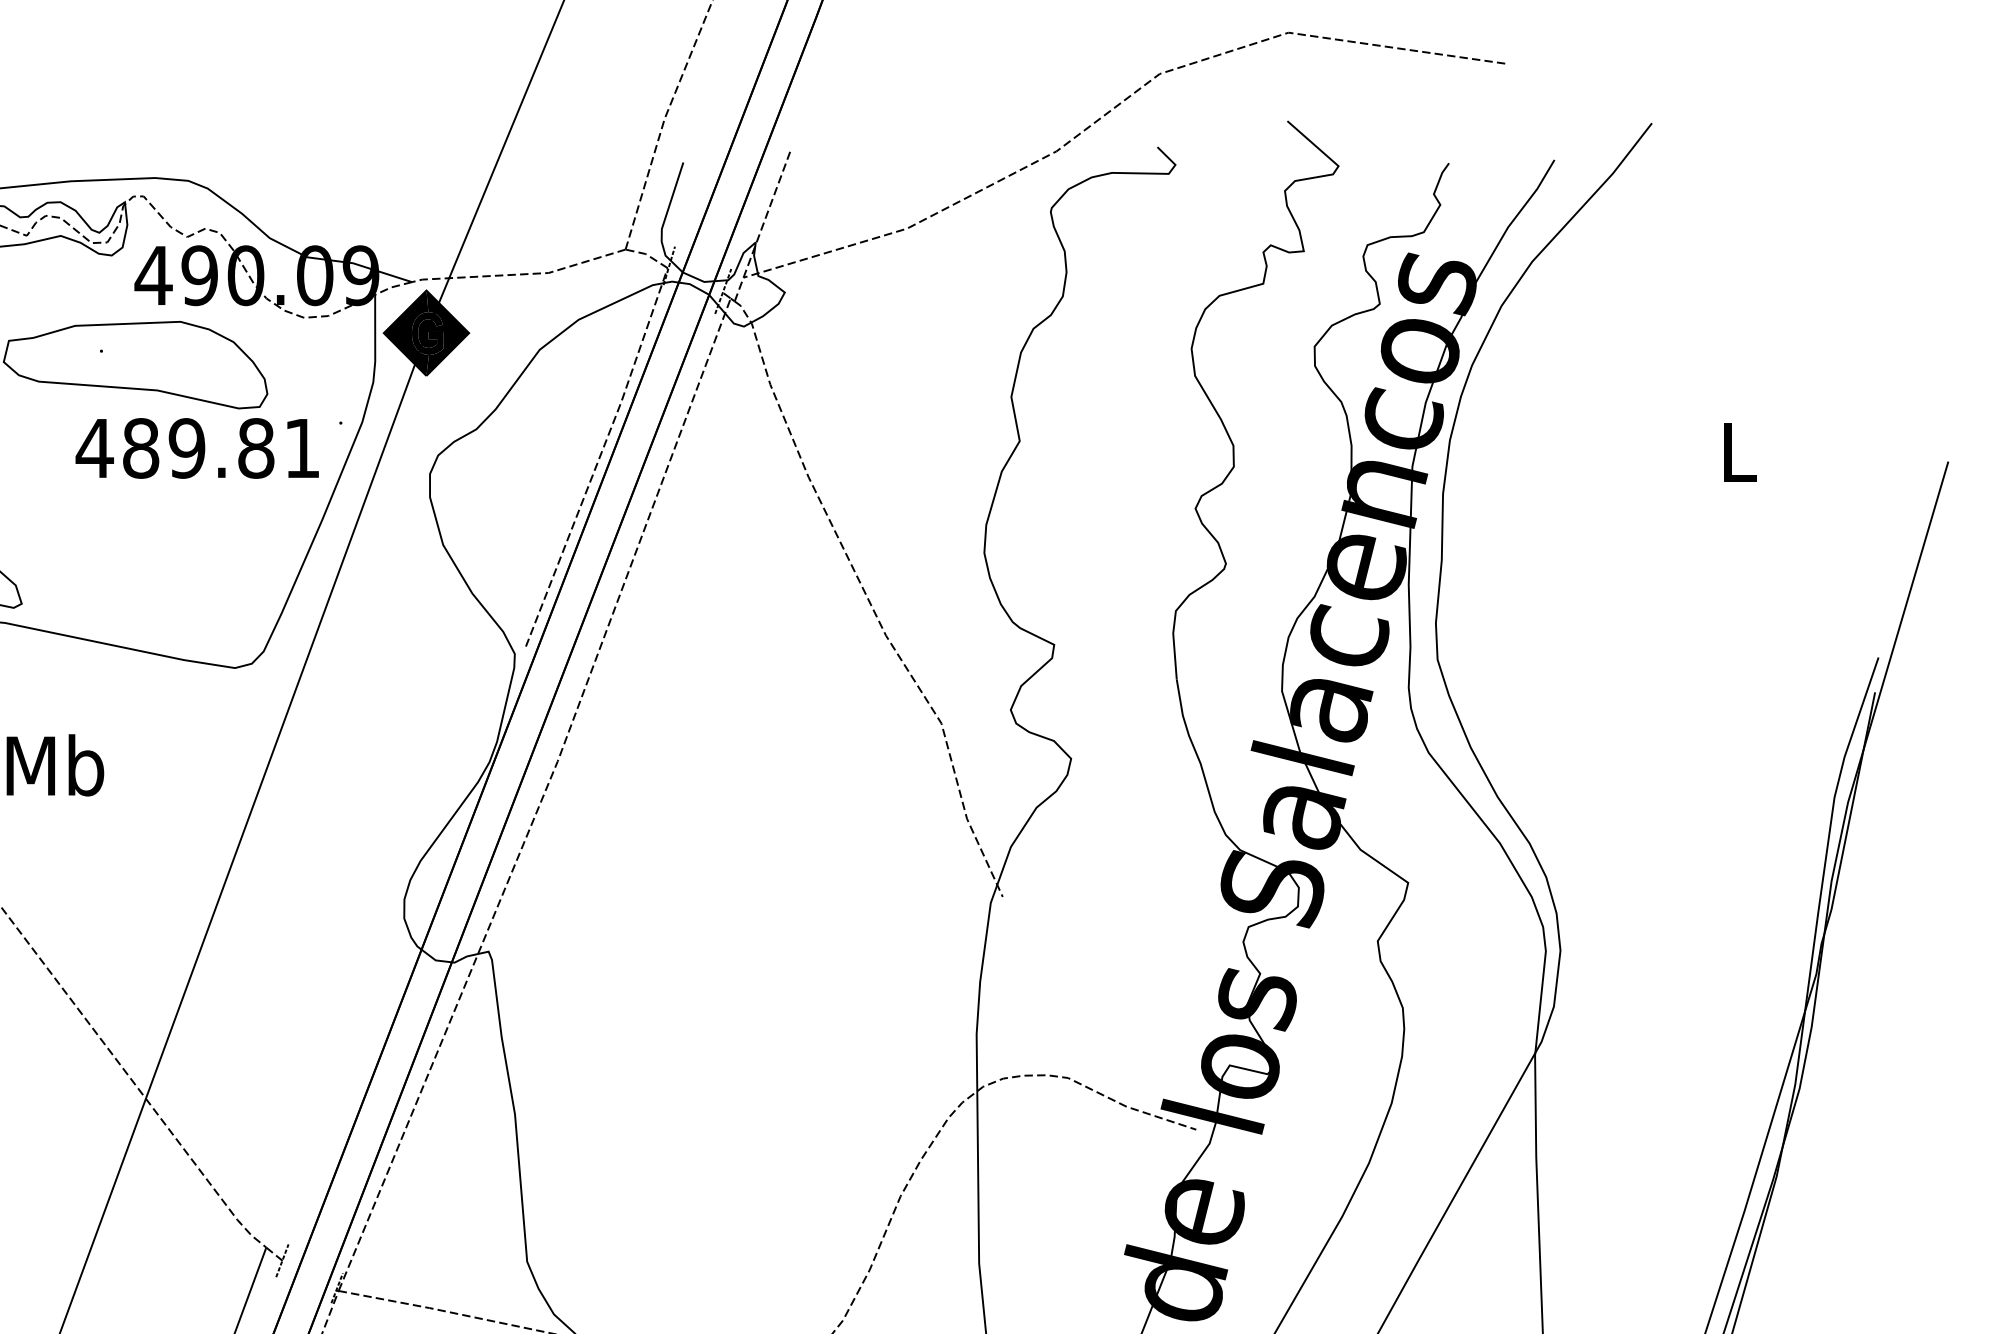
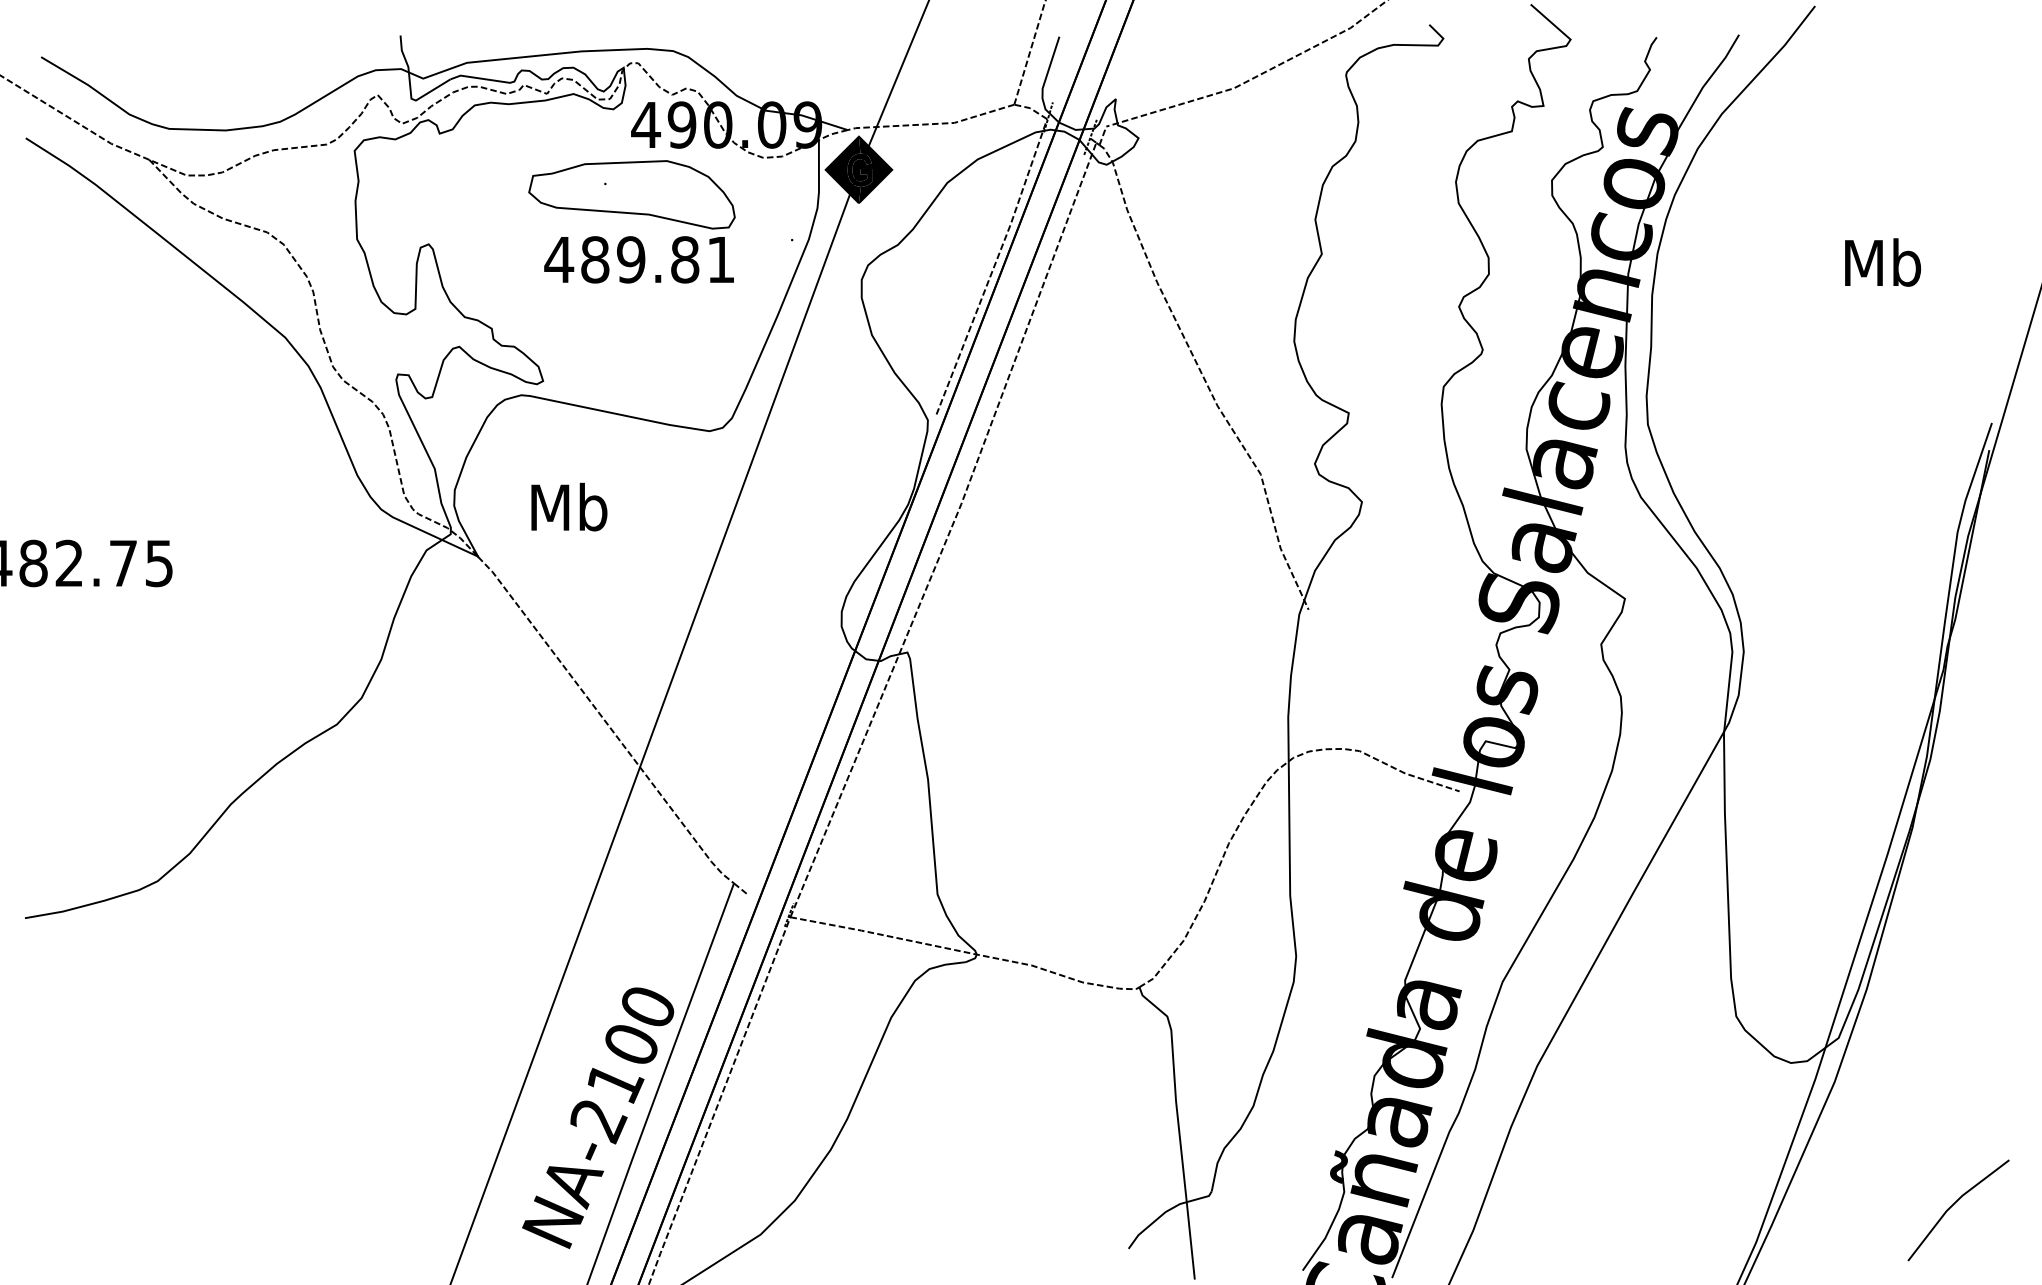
line: (766, 214) -> (1124, 77), removed
text: (196, 447) -> (638, 259), moved
text: (1739, 451) -> (1883, 262), L -> Mb
line: (282, 1260) -> (746, 893), removed

